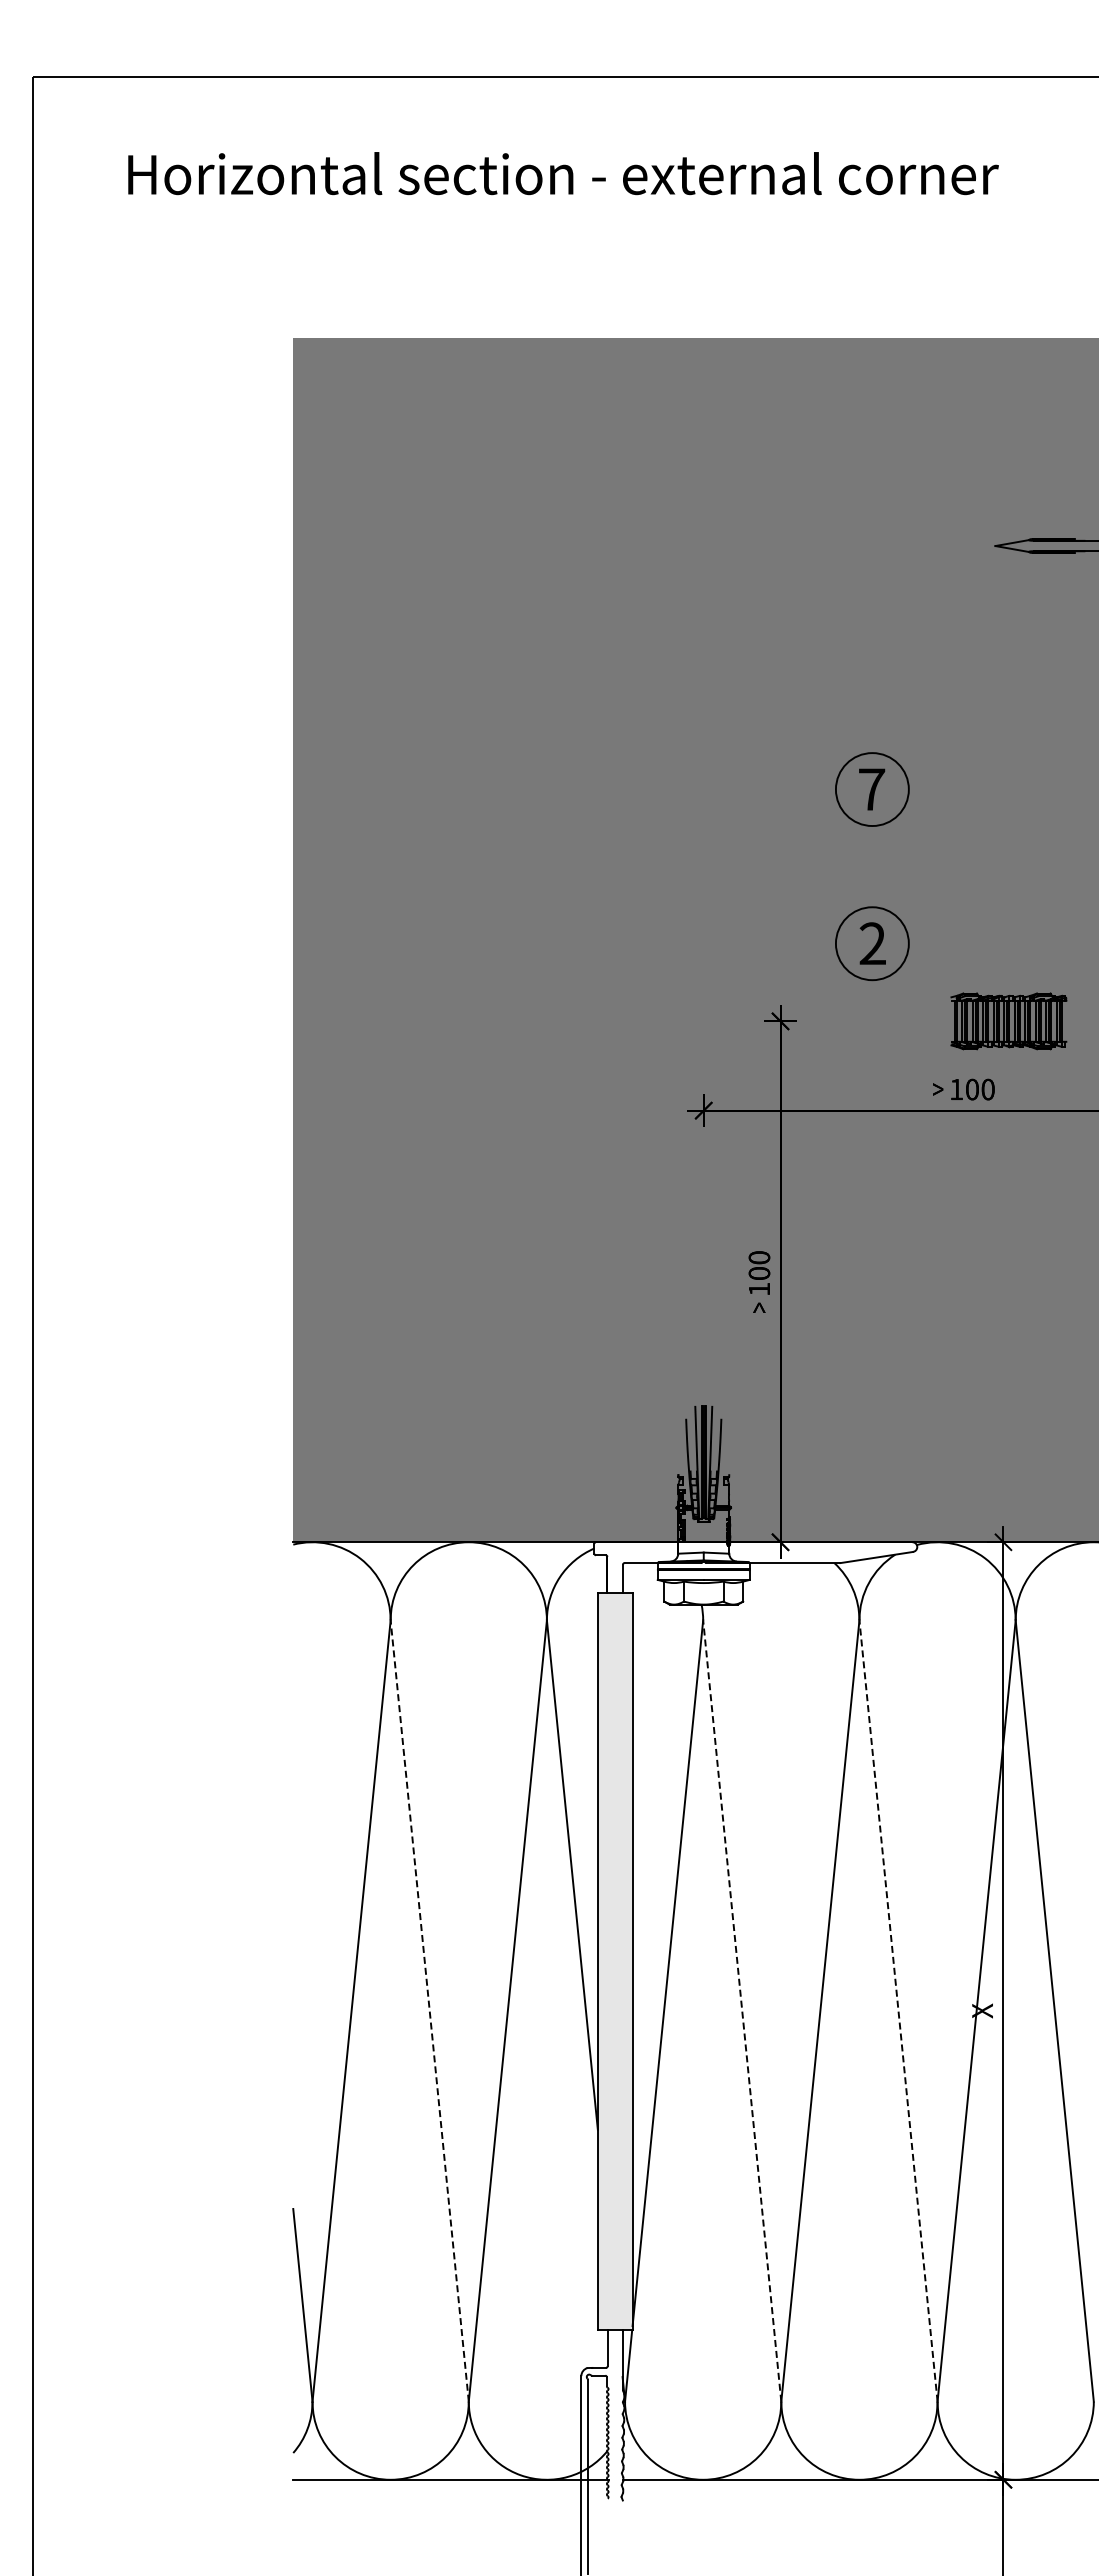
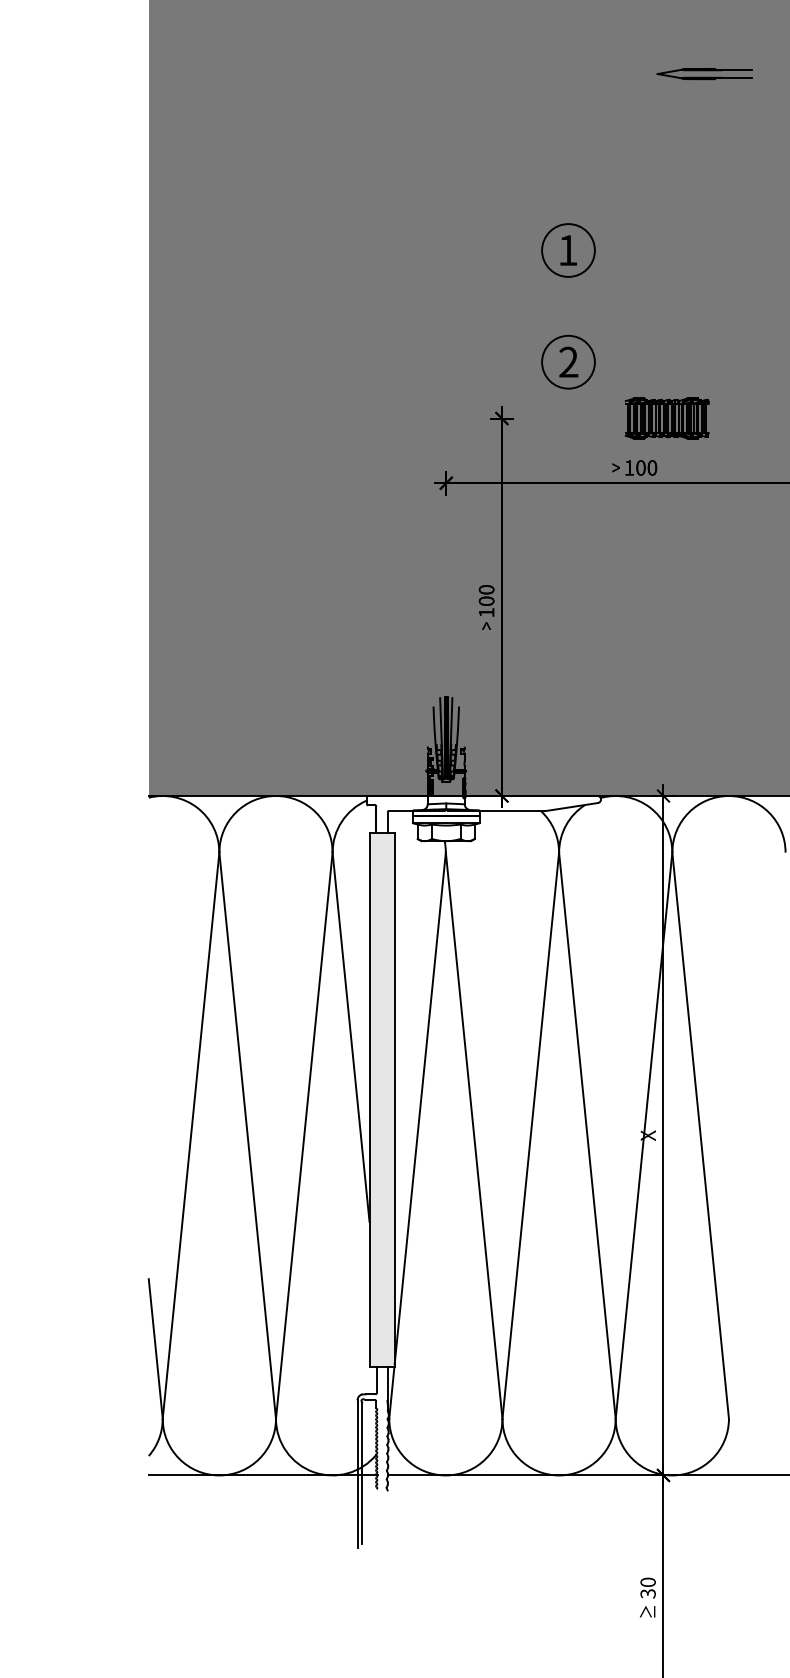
text: (871, 789) -> (567, 250), 7 -> 1
line: (429, 2011) -> (247, 1136), dashed -> solid
line: (742, 2011) -> (474, 1136), dashed -> solid
line: (898, 2011) -> (587, 1136), dashed -> solid

